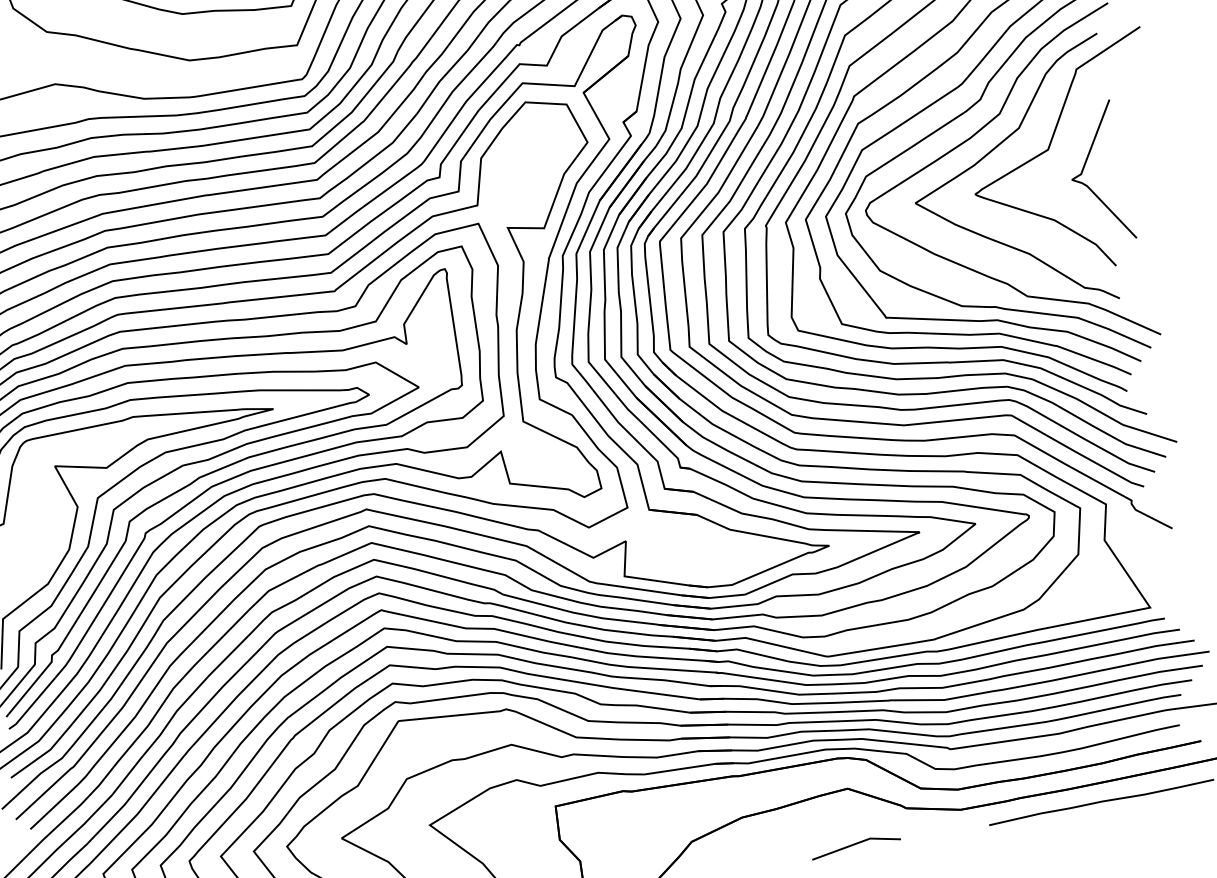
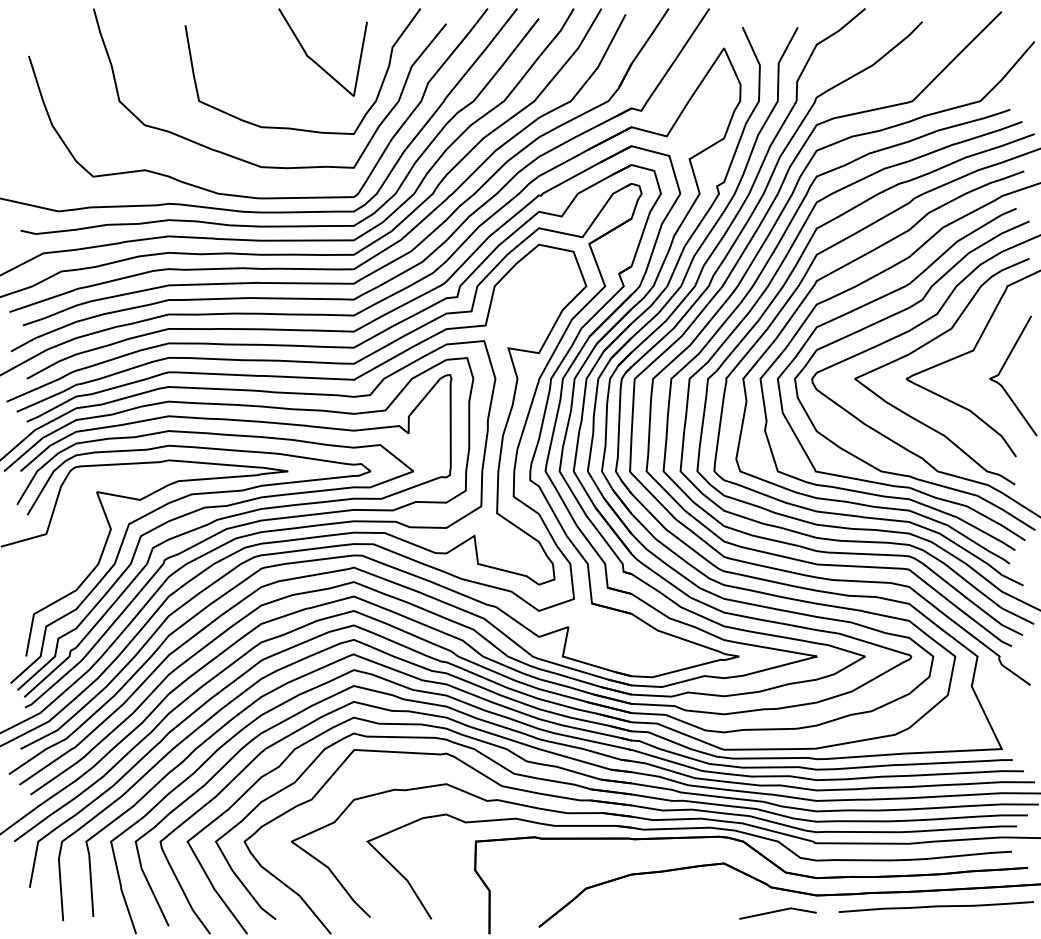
line: (854, 845) -> (776, 912), moved

